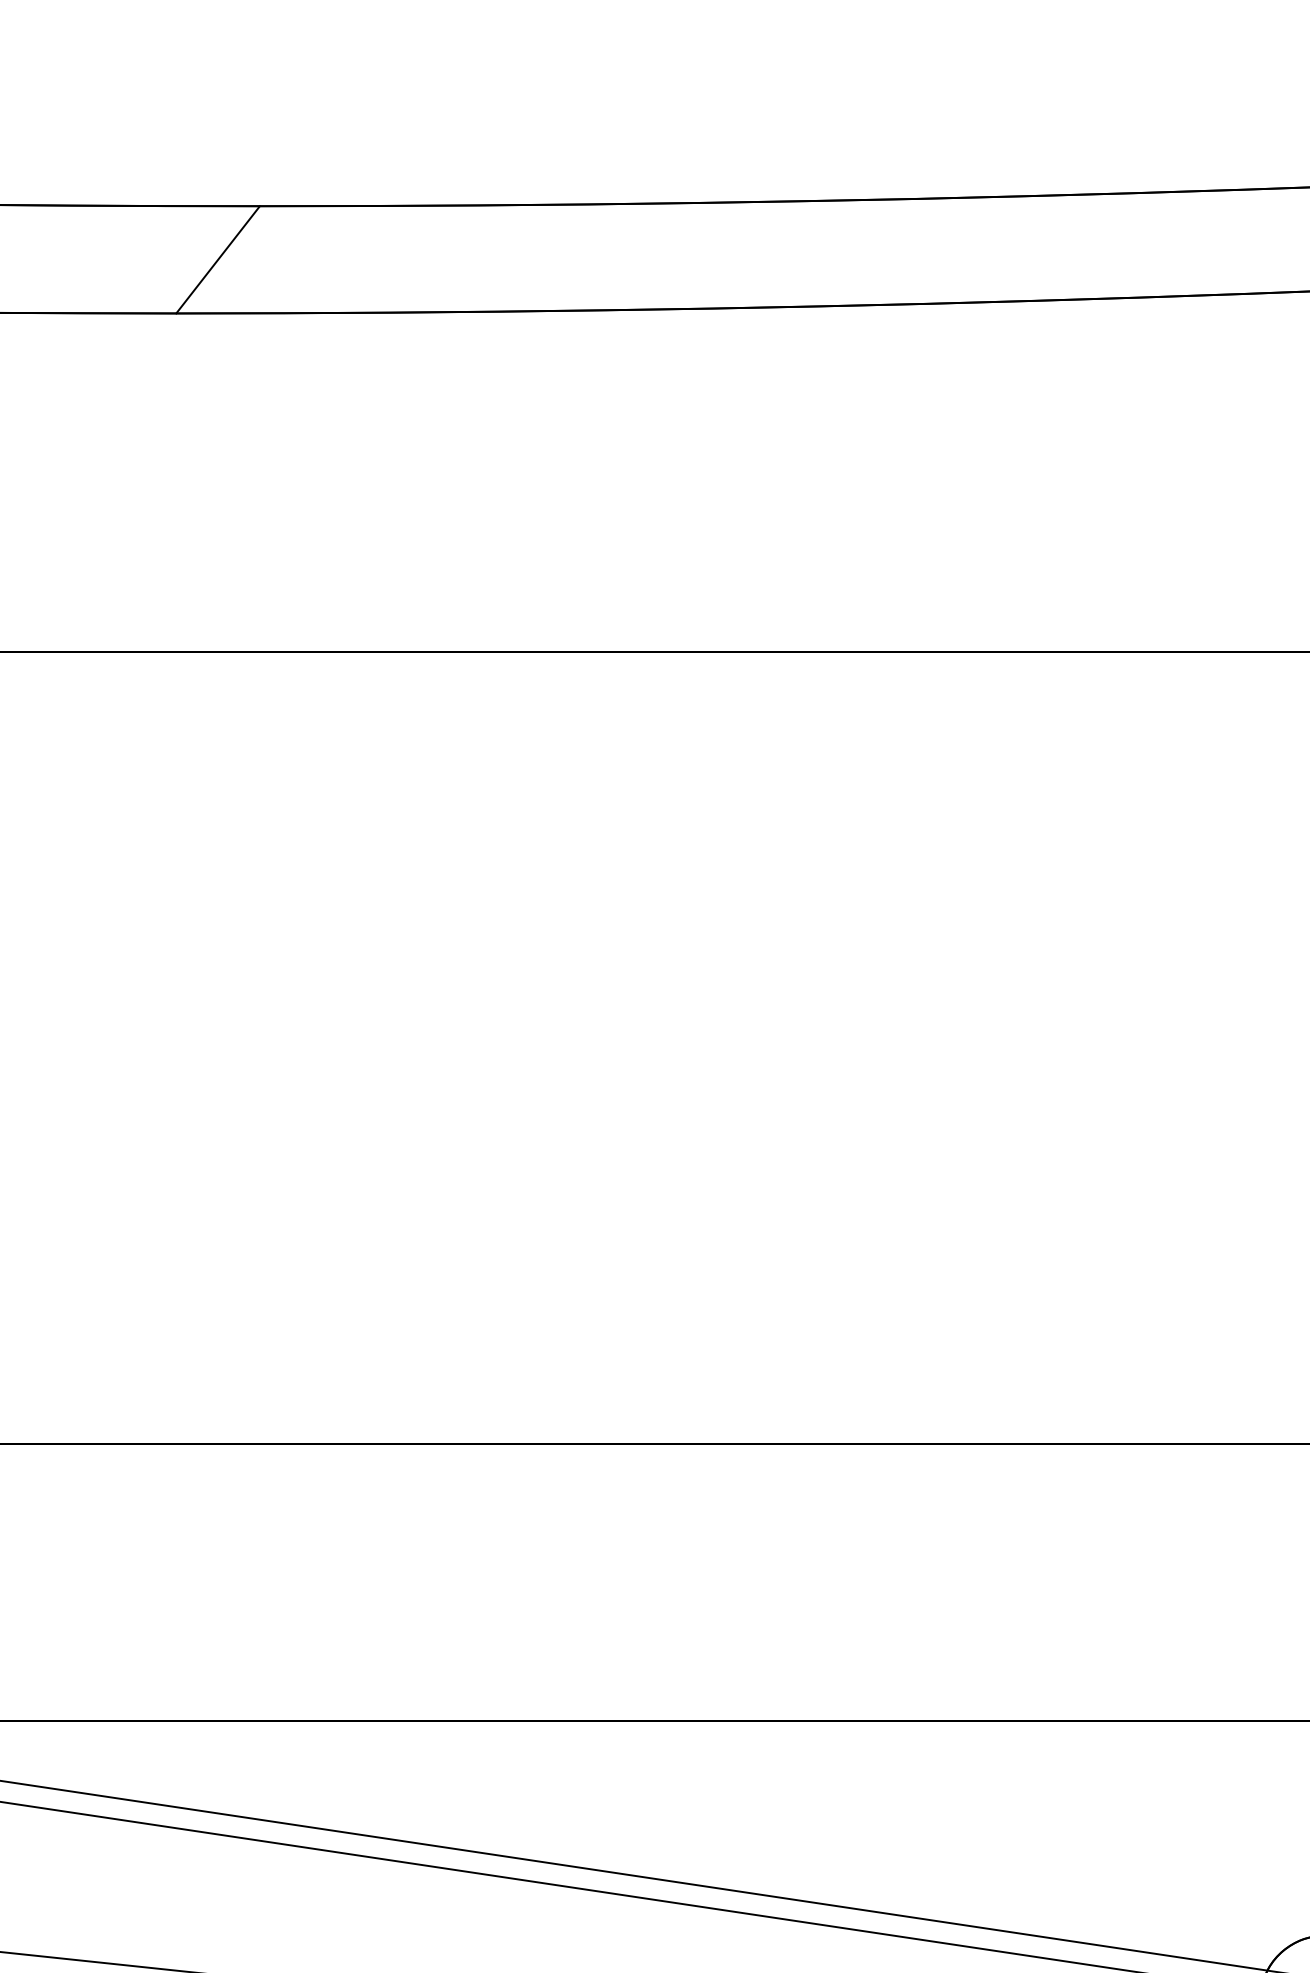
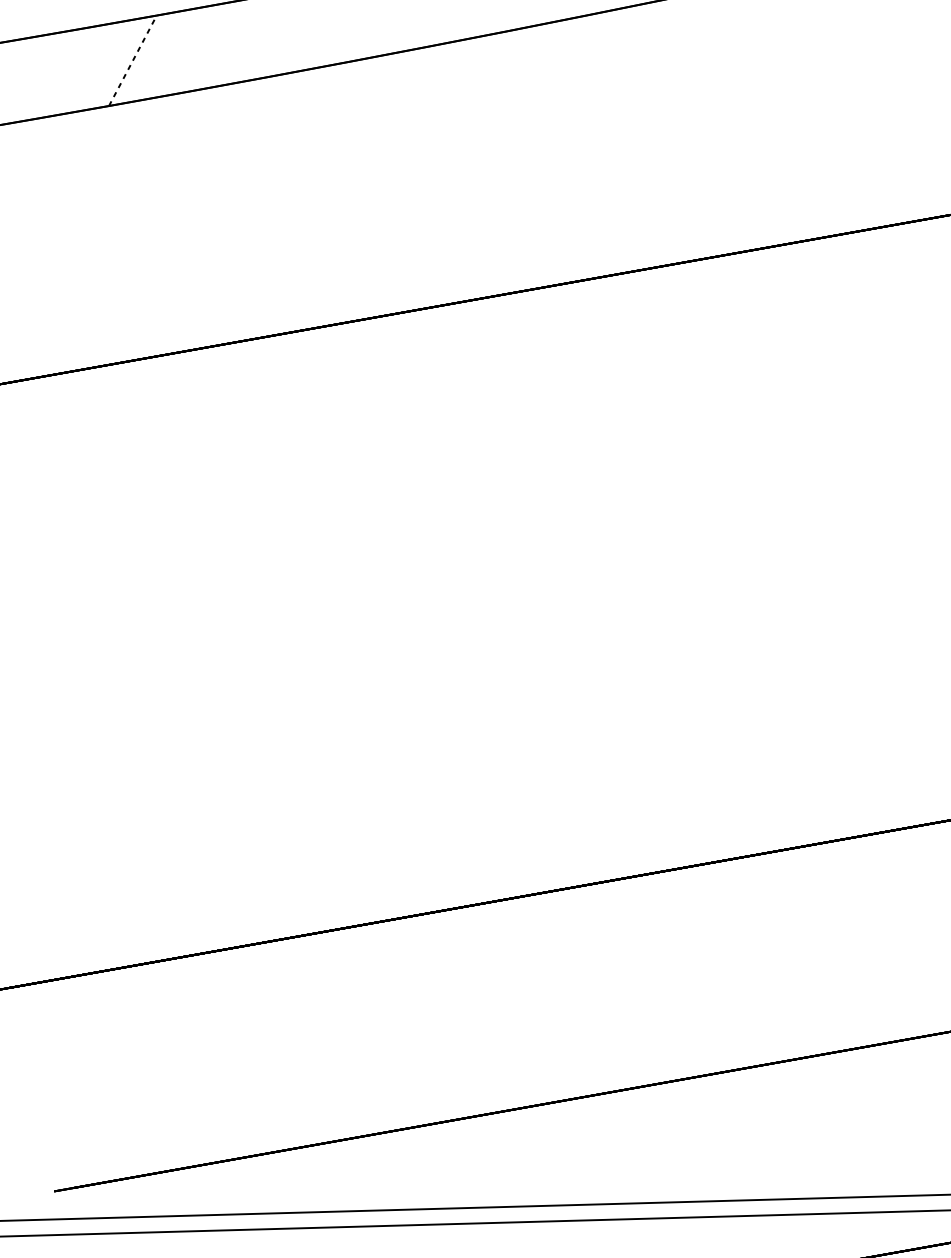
line: (218, 259) -> (133, 60), solid -> dashed

